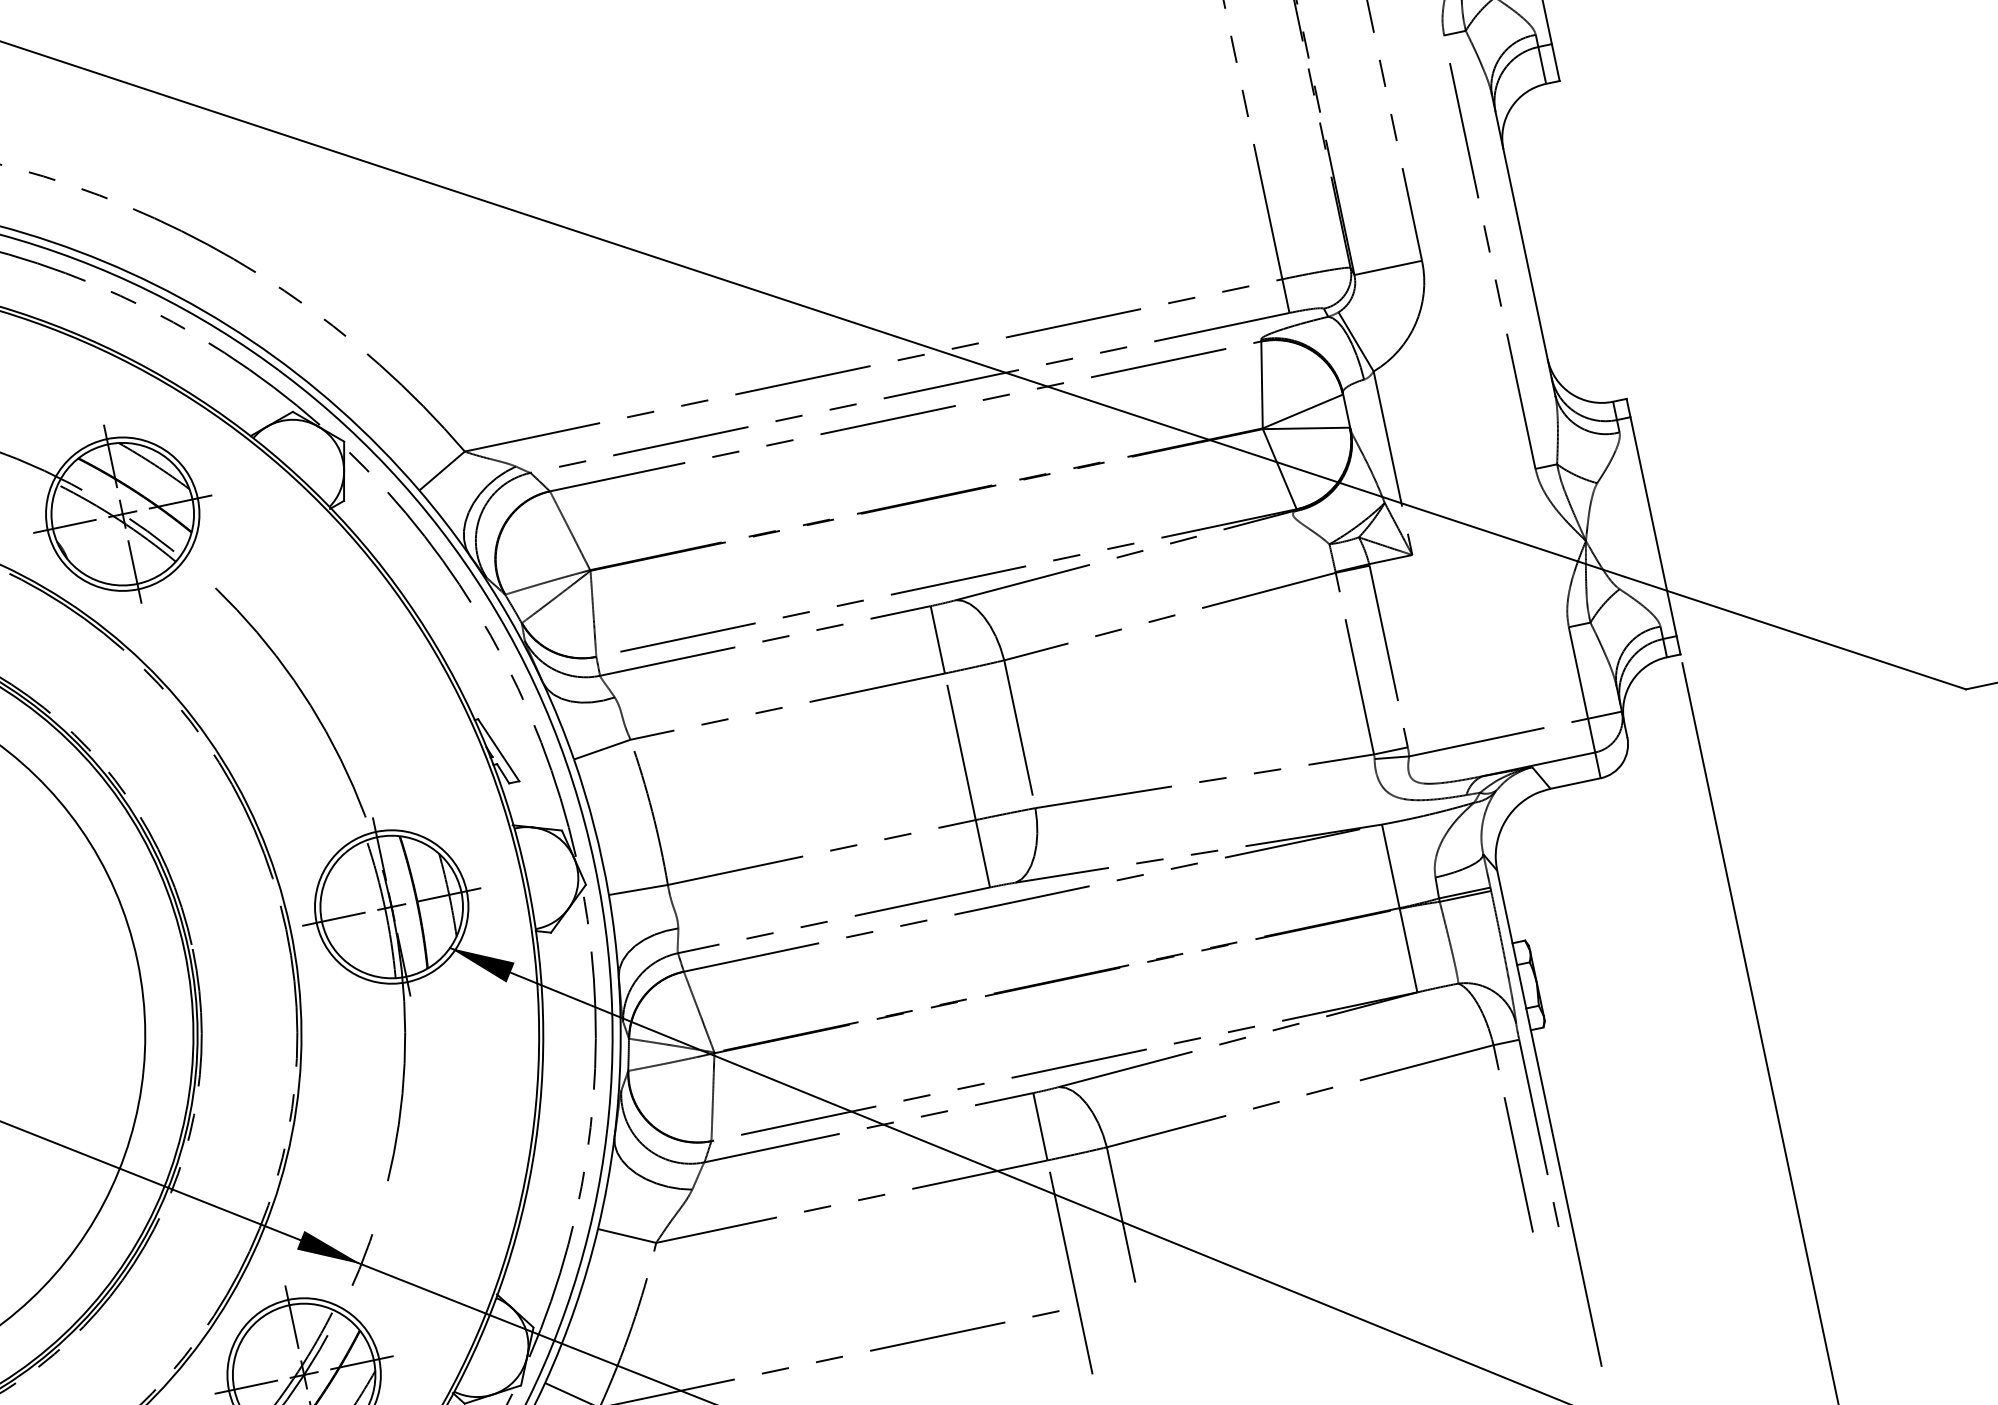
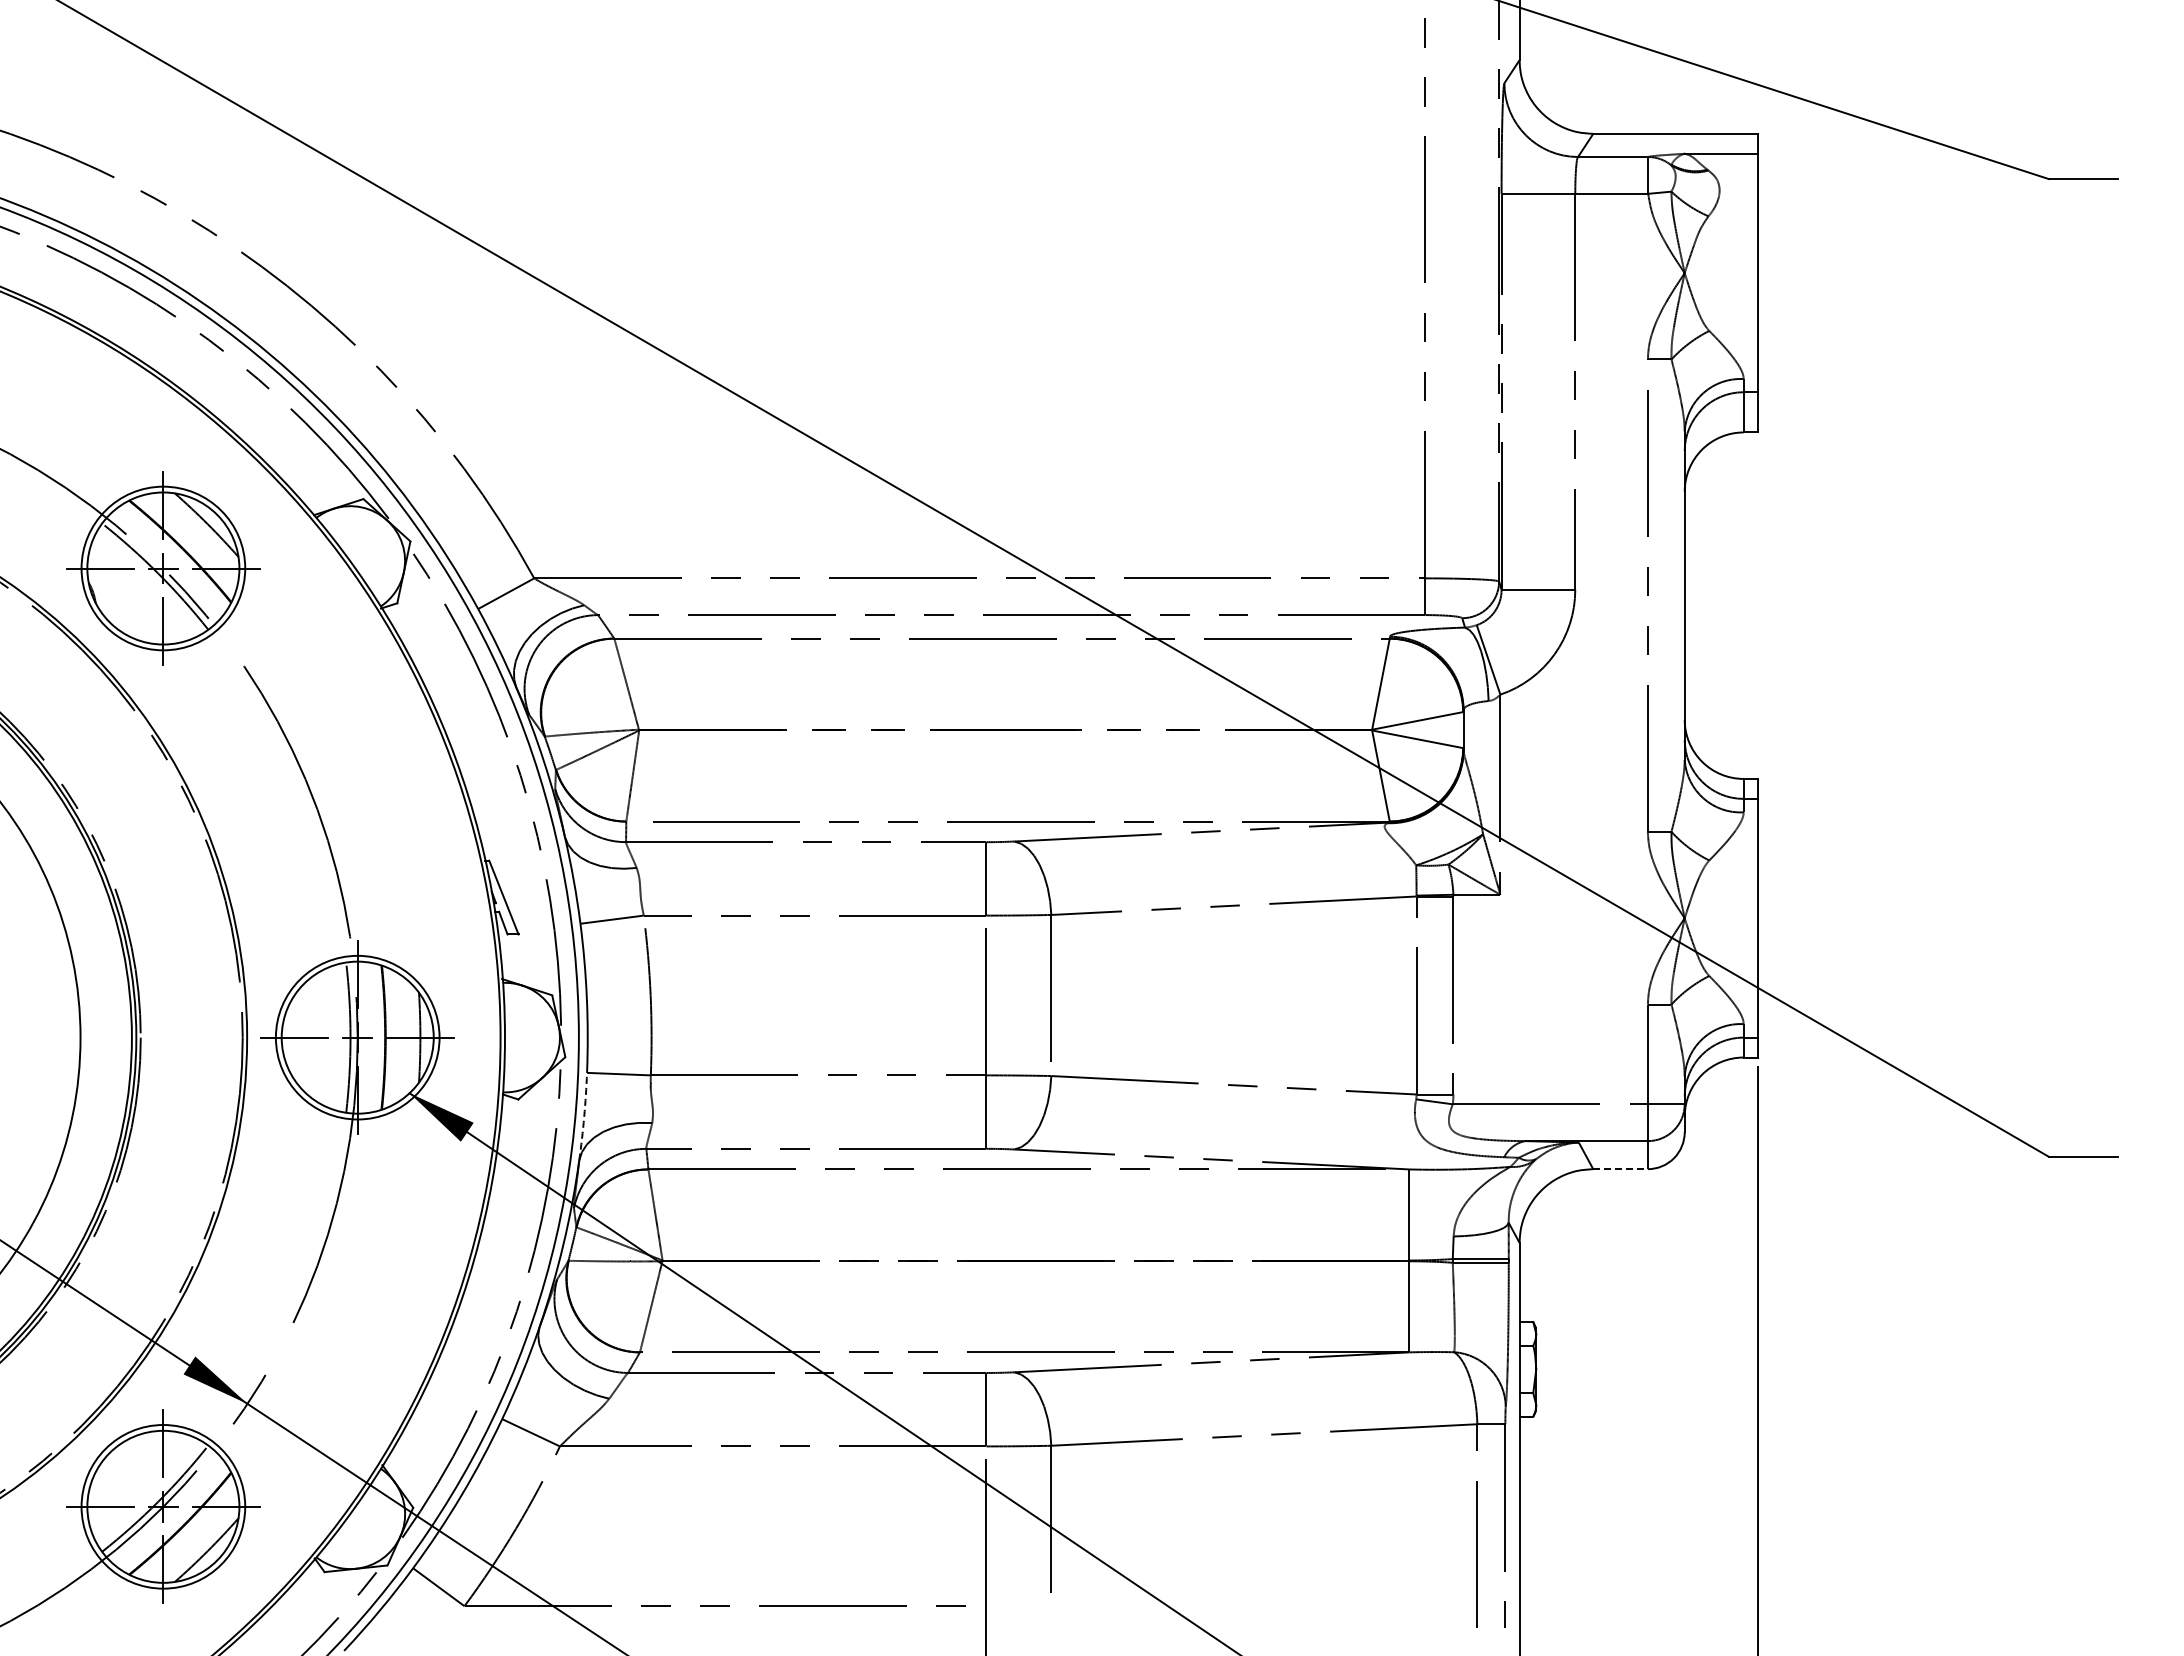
line: (1576, 783) -> (1621, 1169), solid -> dashed
arc: (614, 935) -> (584, 1116), solid -> dashed

